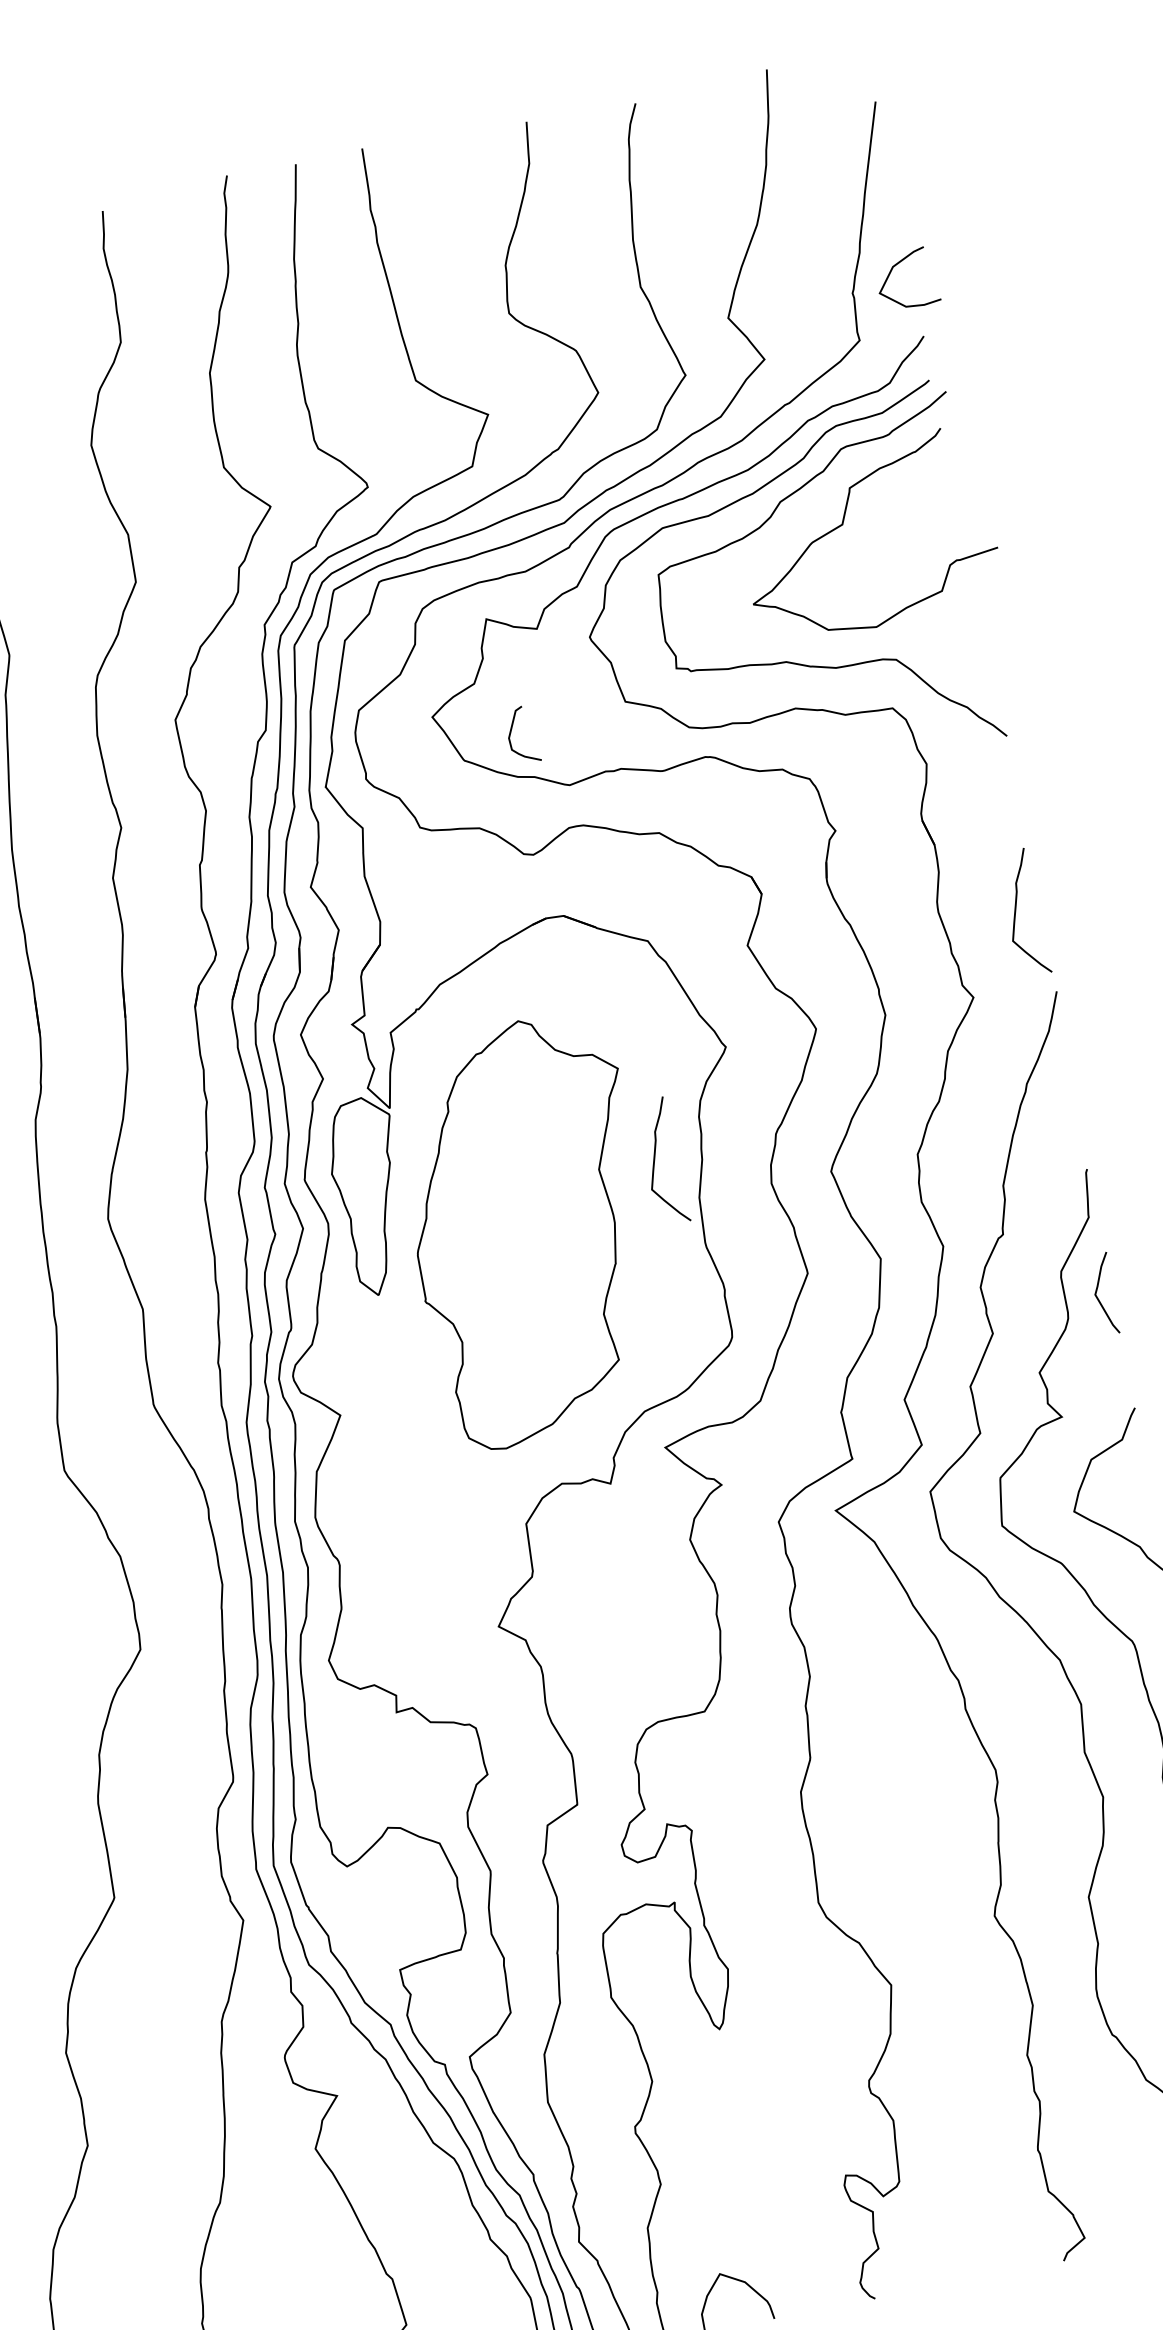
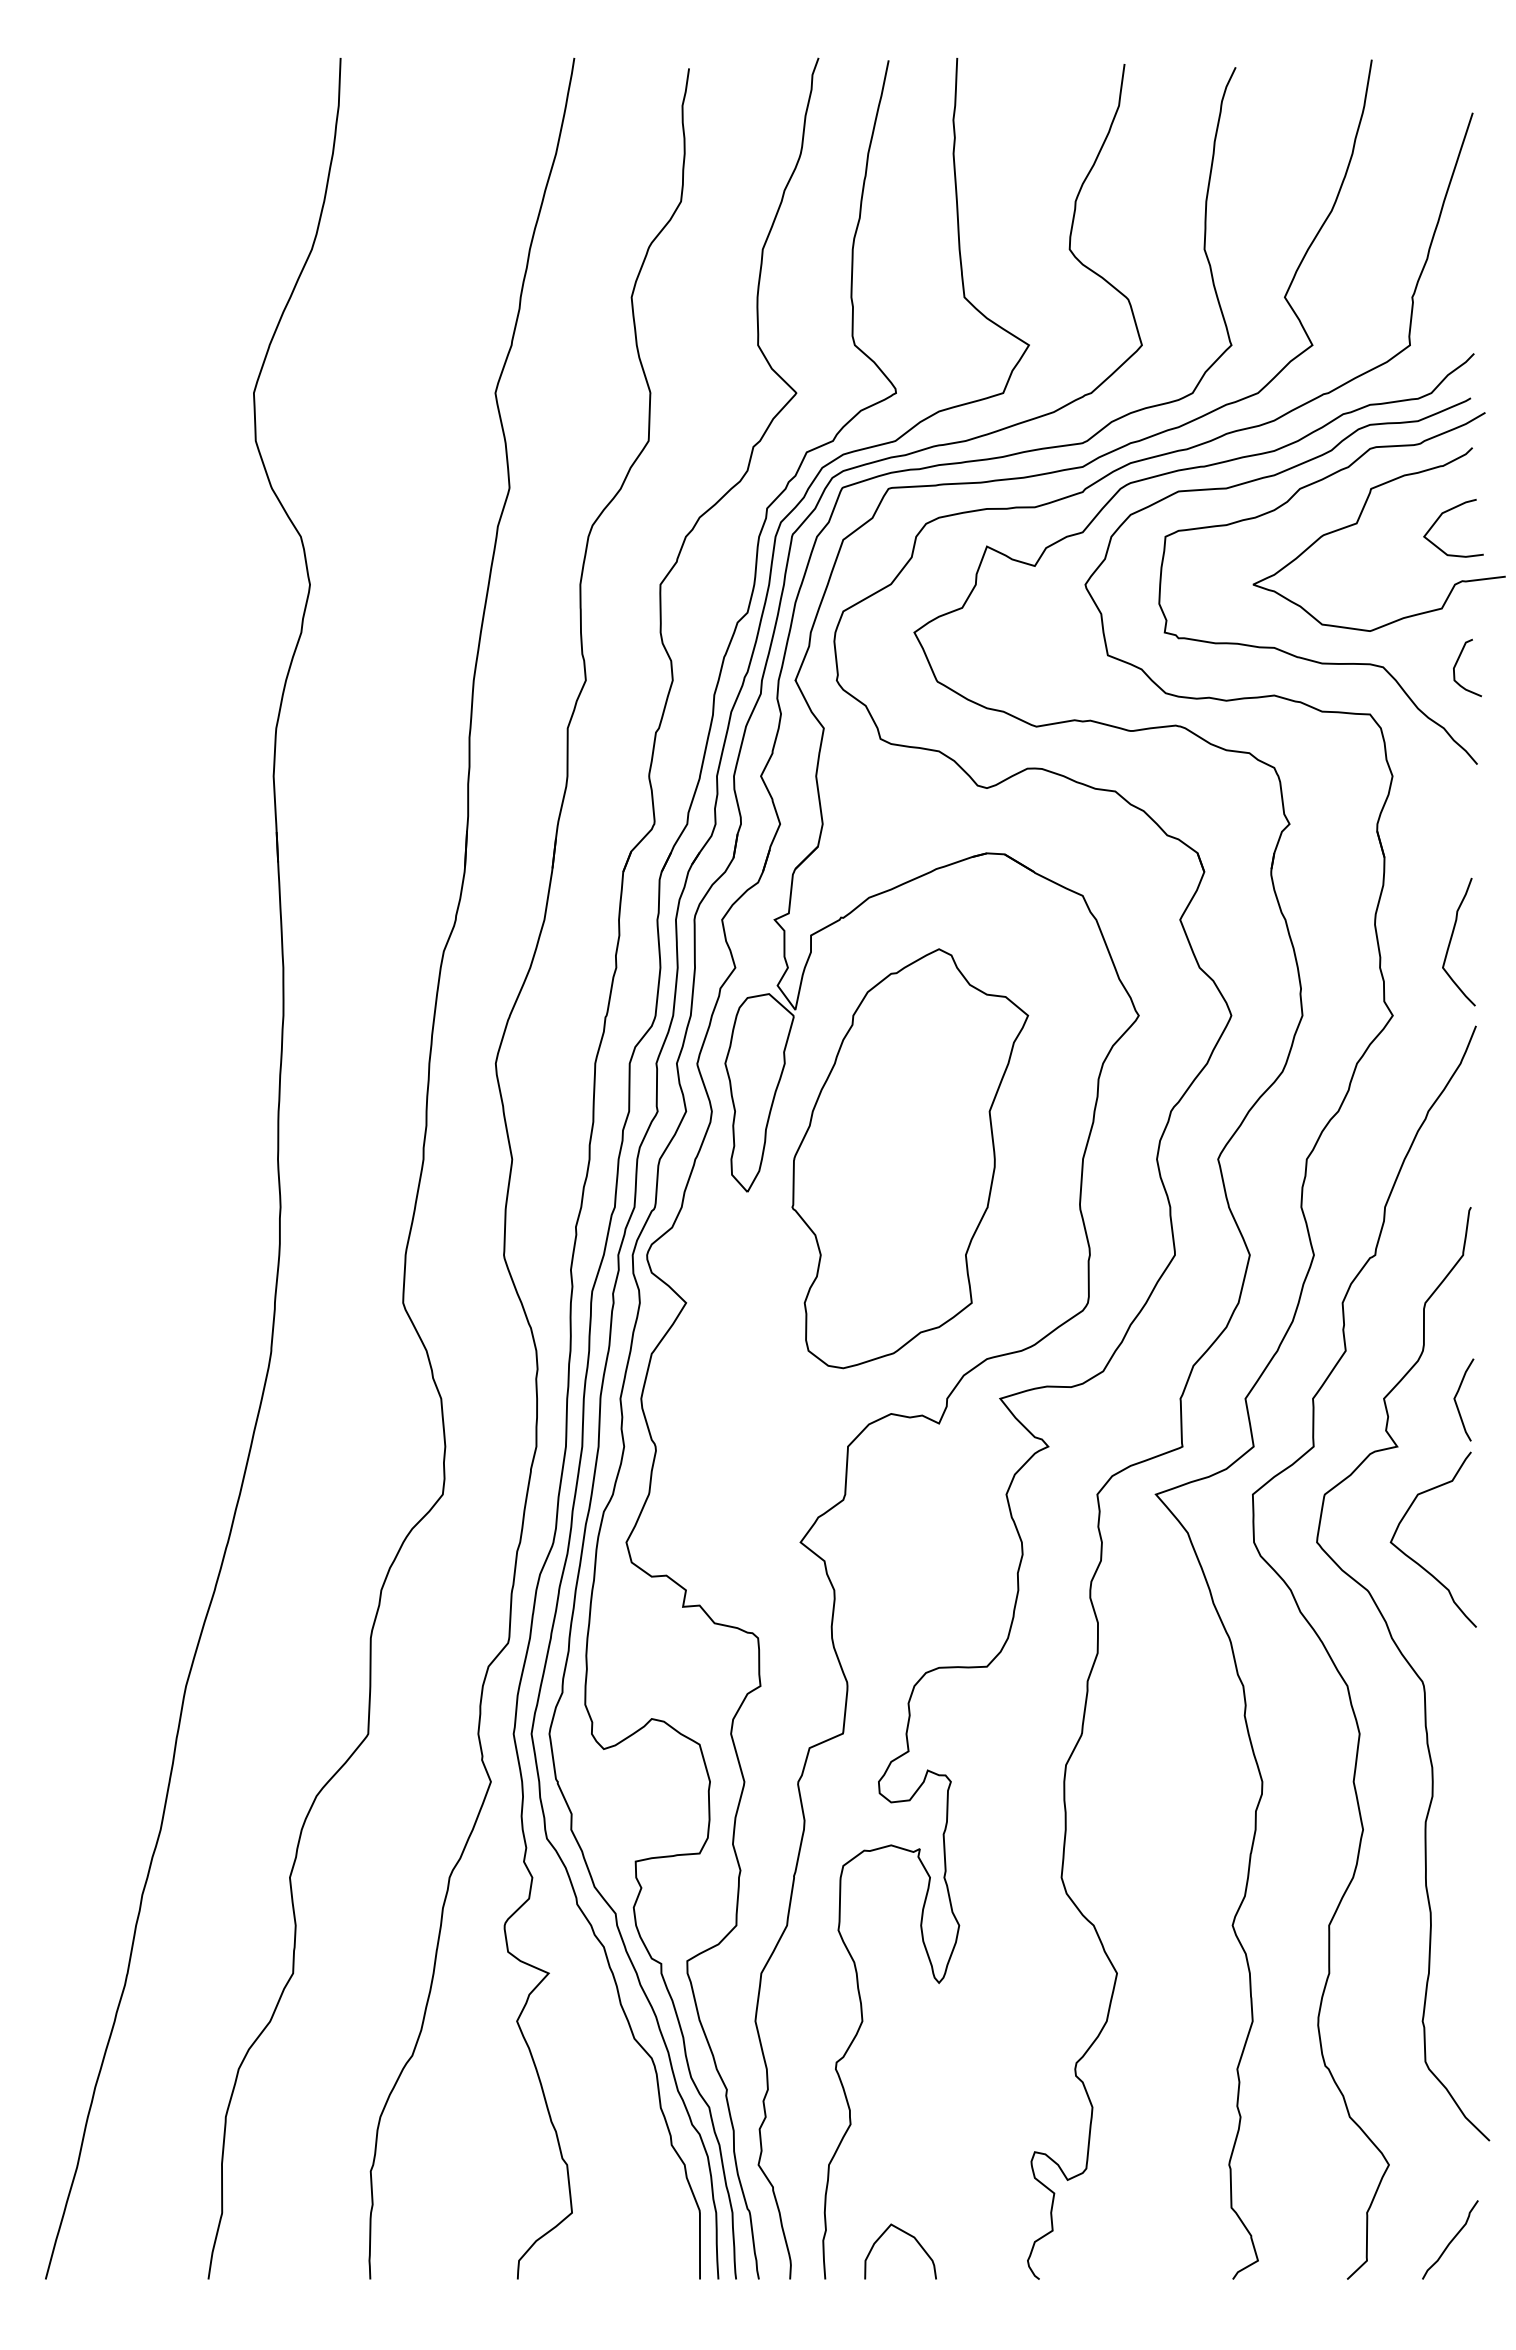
curve: (892, 270) -> (1441, 516), moved
curve: (511, 732) -> (1457, 663), moved
curve: (655, 1162) -> (1046, 1115), removed
curve: (1097, 1297) -> (1456, 1401), moved

